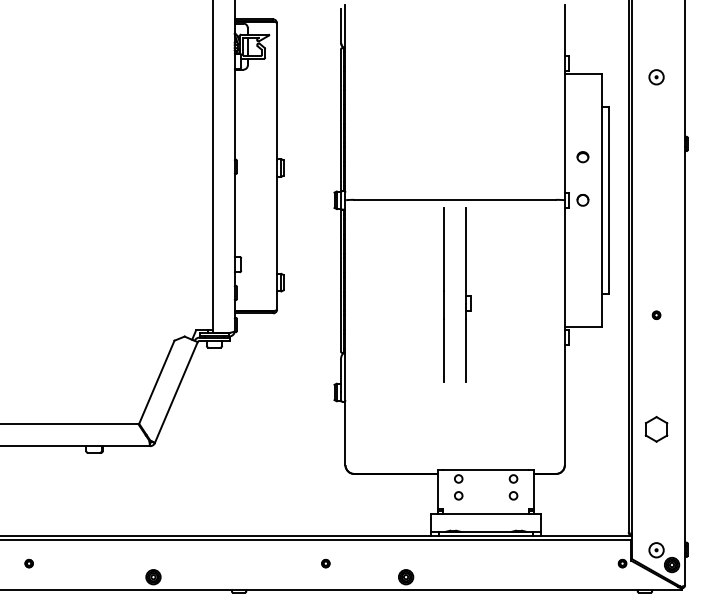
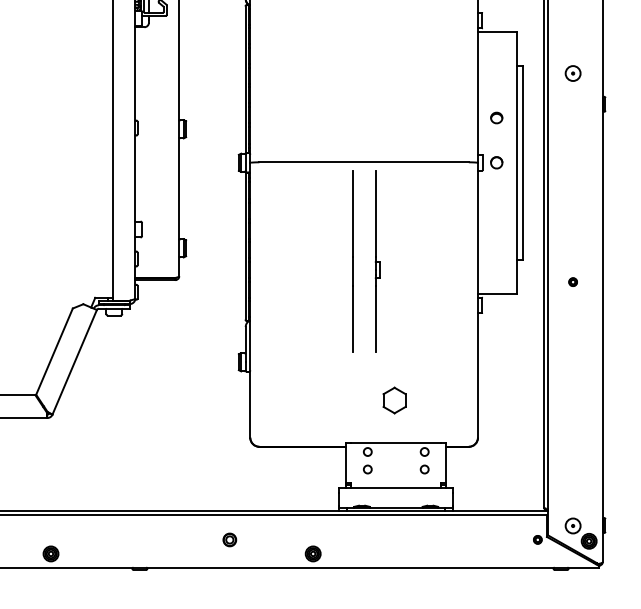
part: (656, 77) -> (573, 73), moved
part: (656, 429) -> (394, 400), moved
part: (325, 563) -> (229, 539), size x1.6

